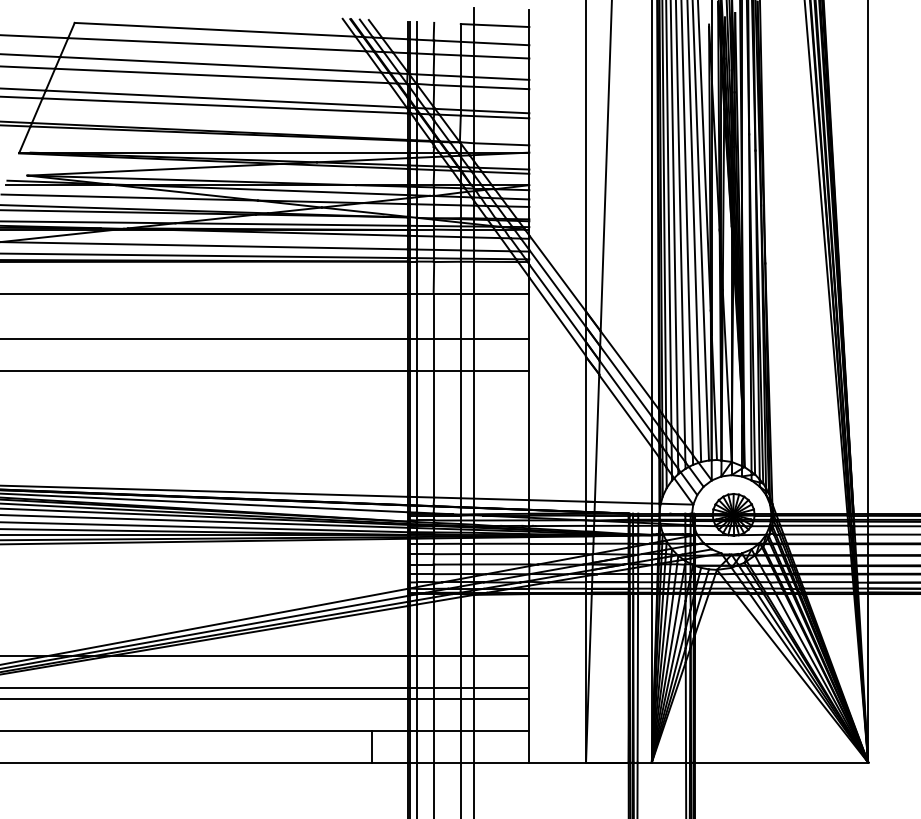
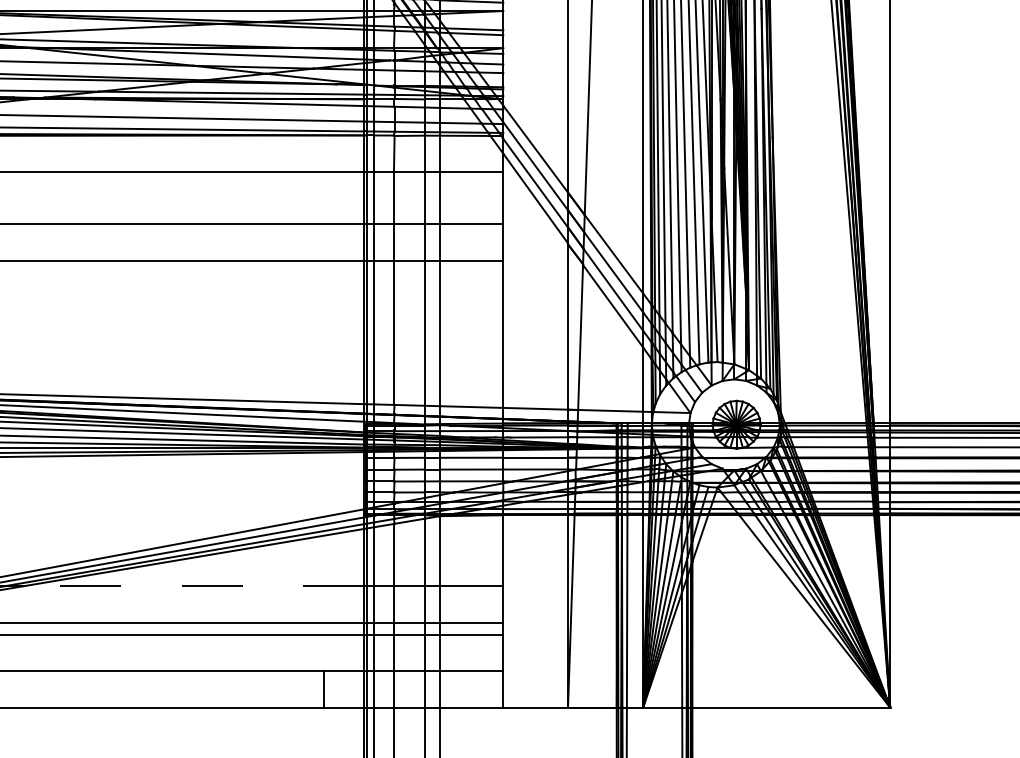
line: (258, 656) -> (193, 586), solid -> dashed

